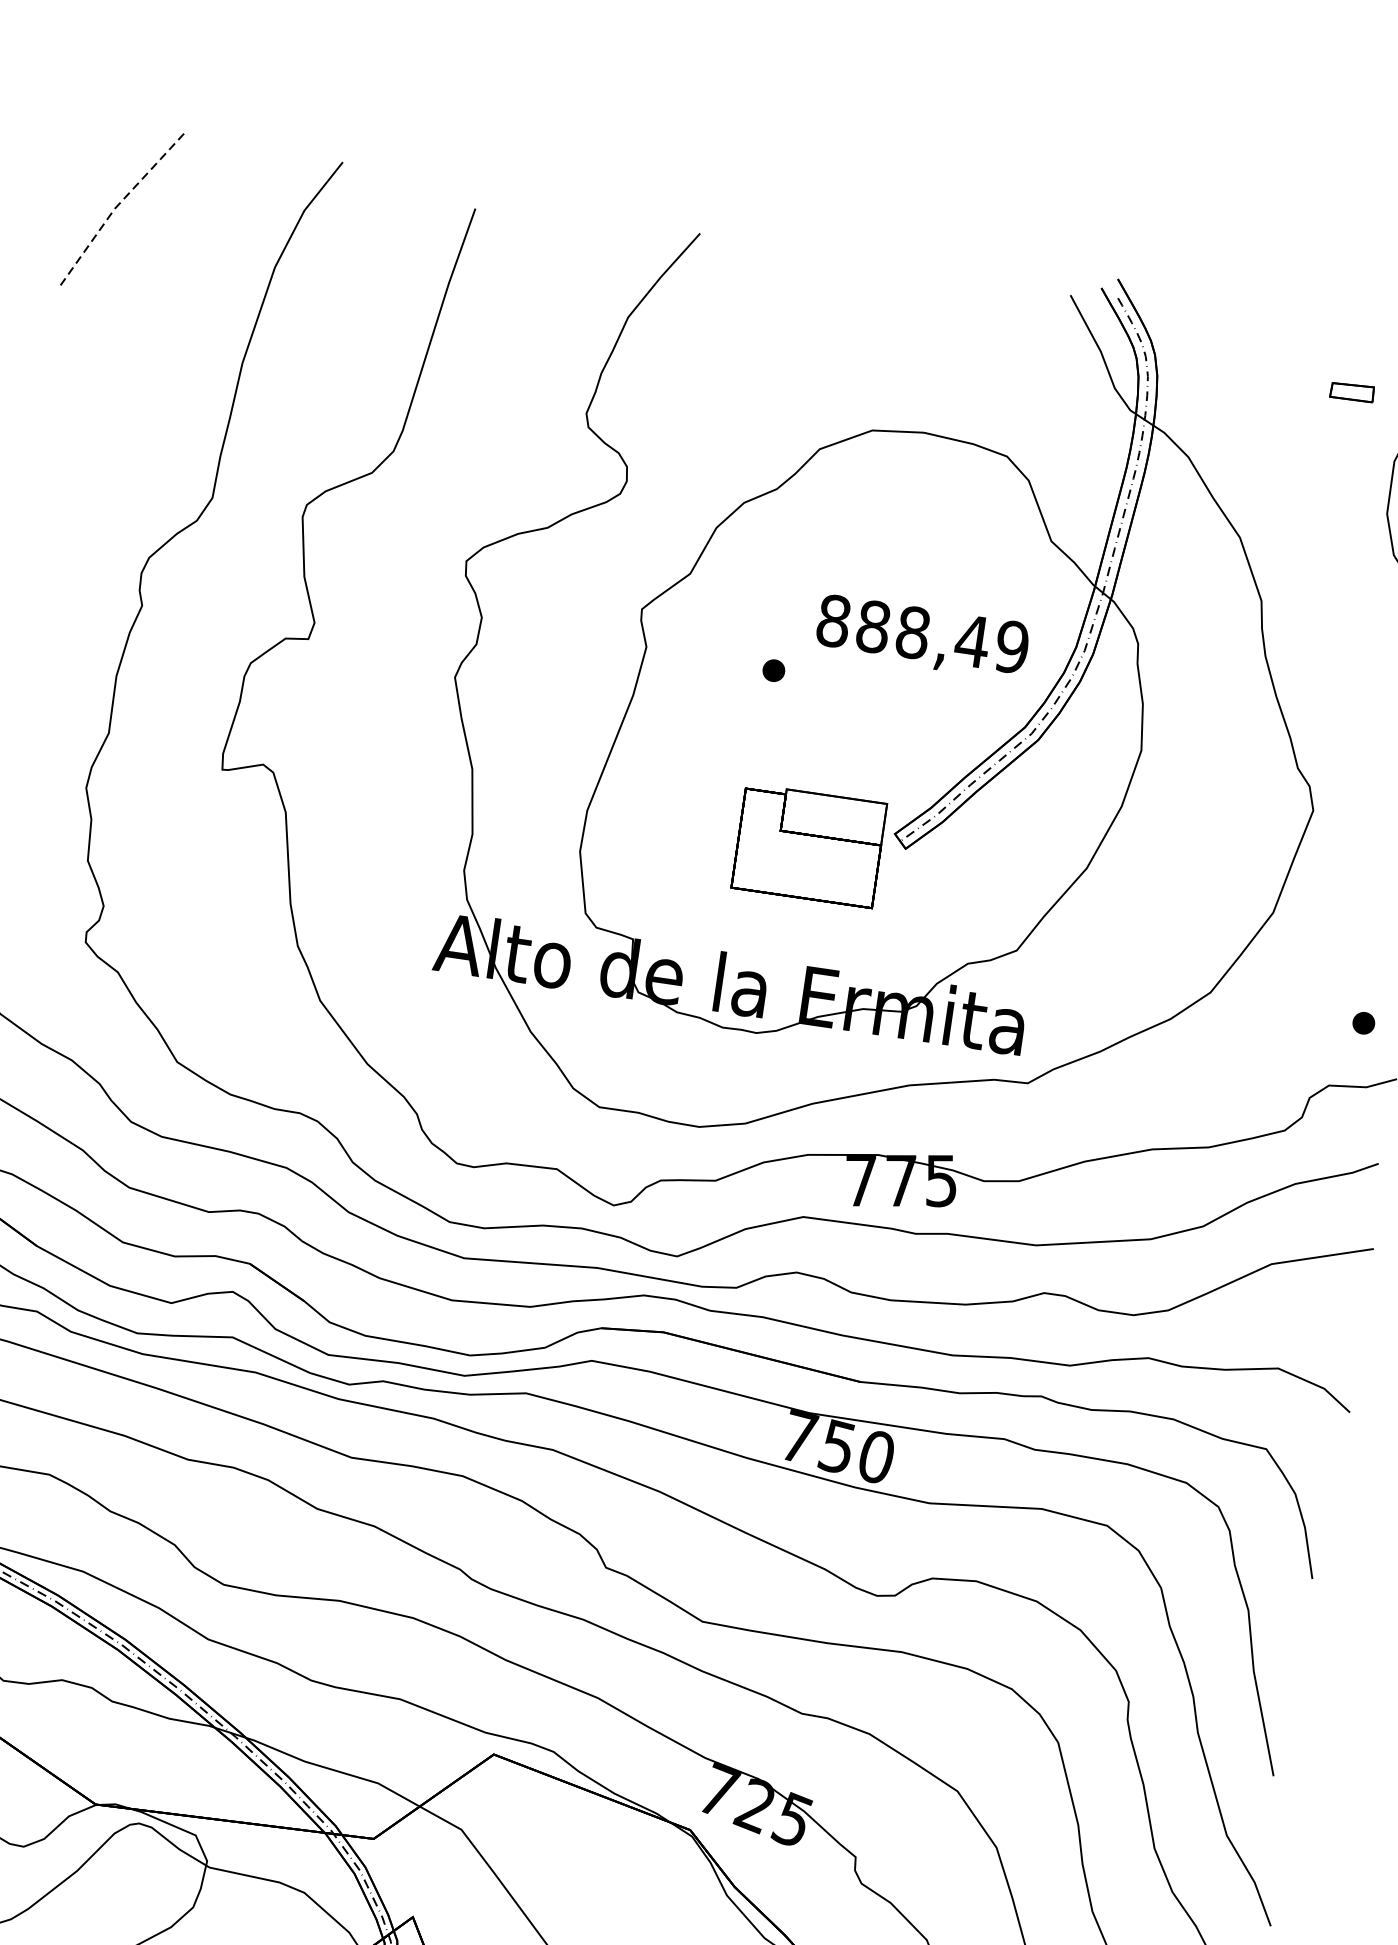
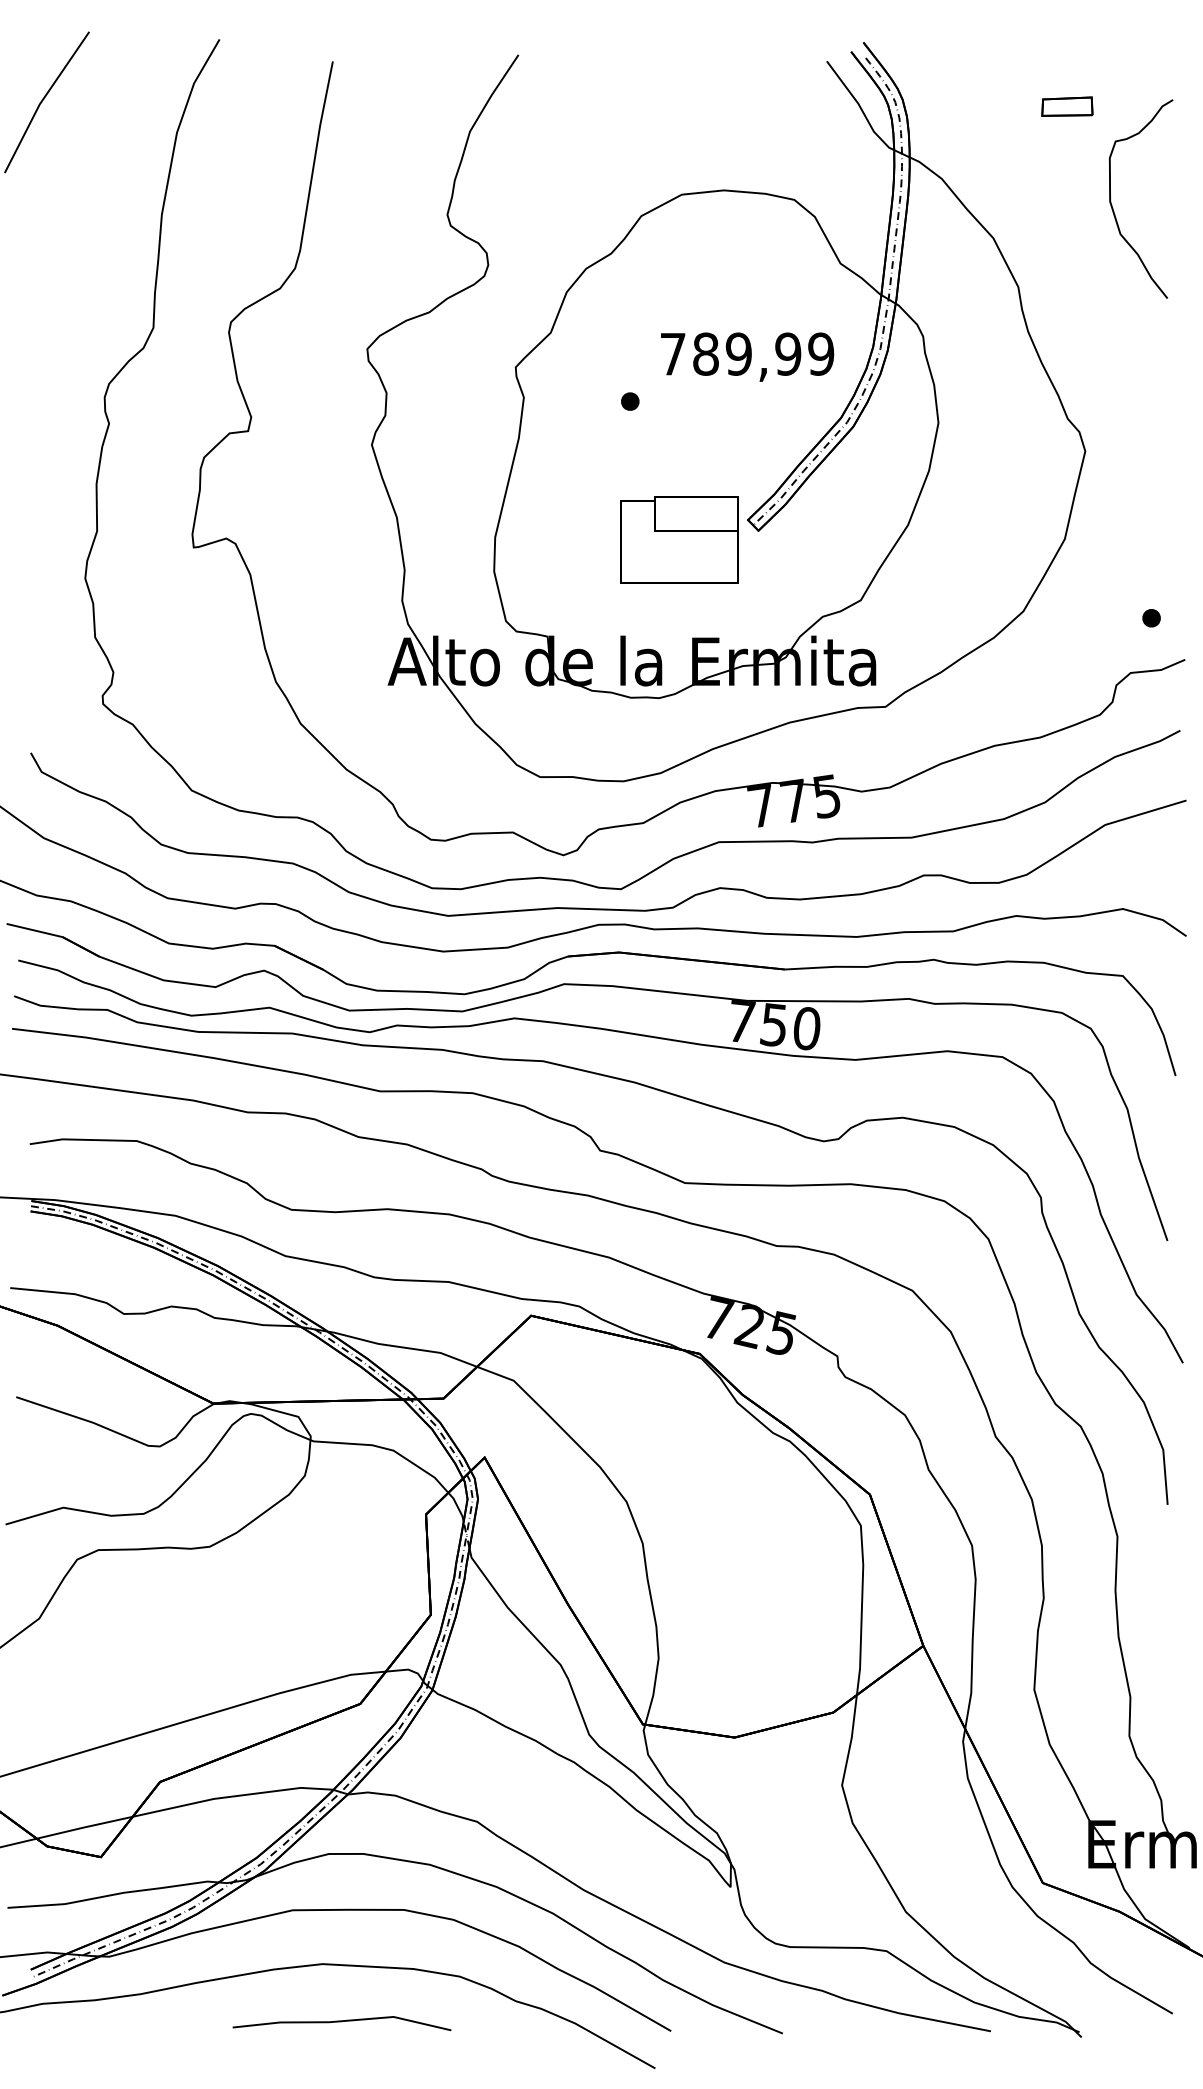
line: (118, 204) -> (42, 100), dashed -> solid
part: (1352, 392) -> (1067, 106), size x1.43
text: (903, 630) -> (730, 353), 888,49 -> 789,99

